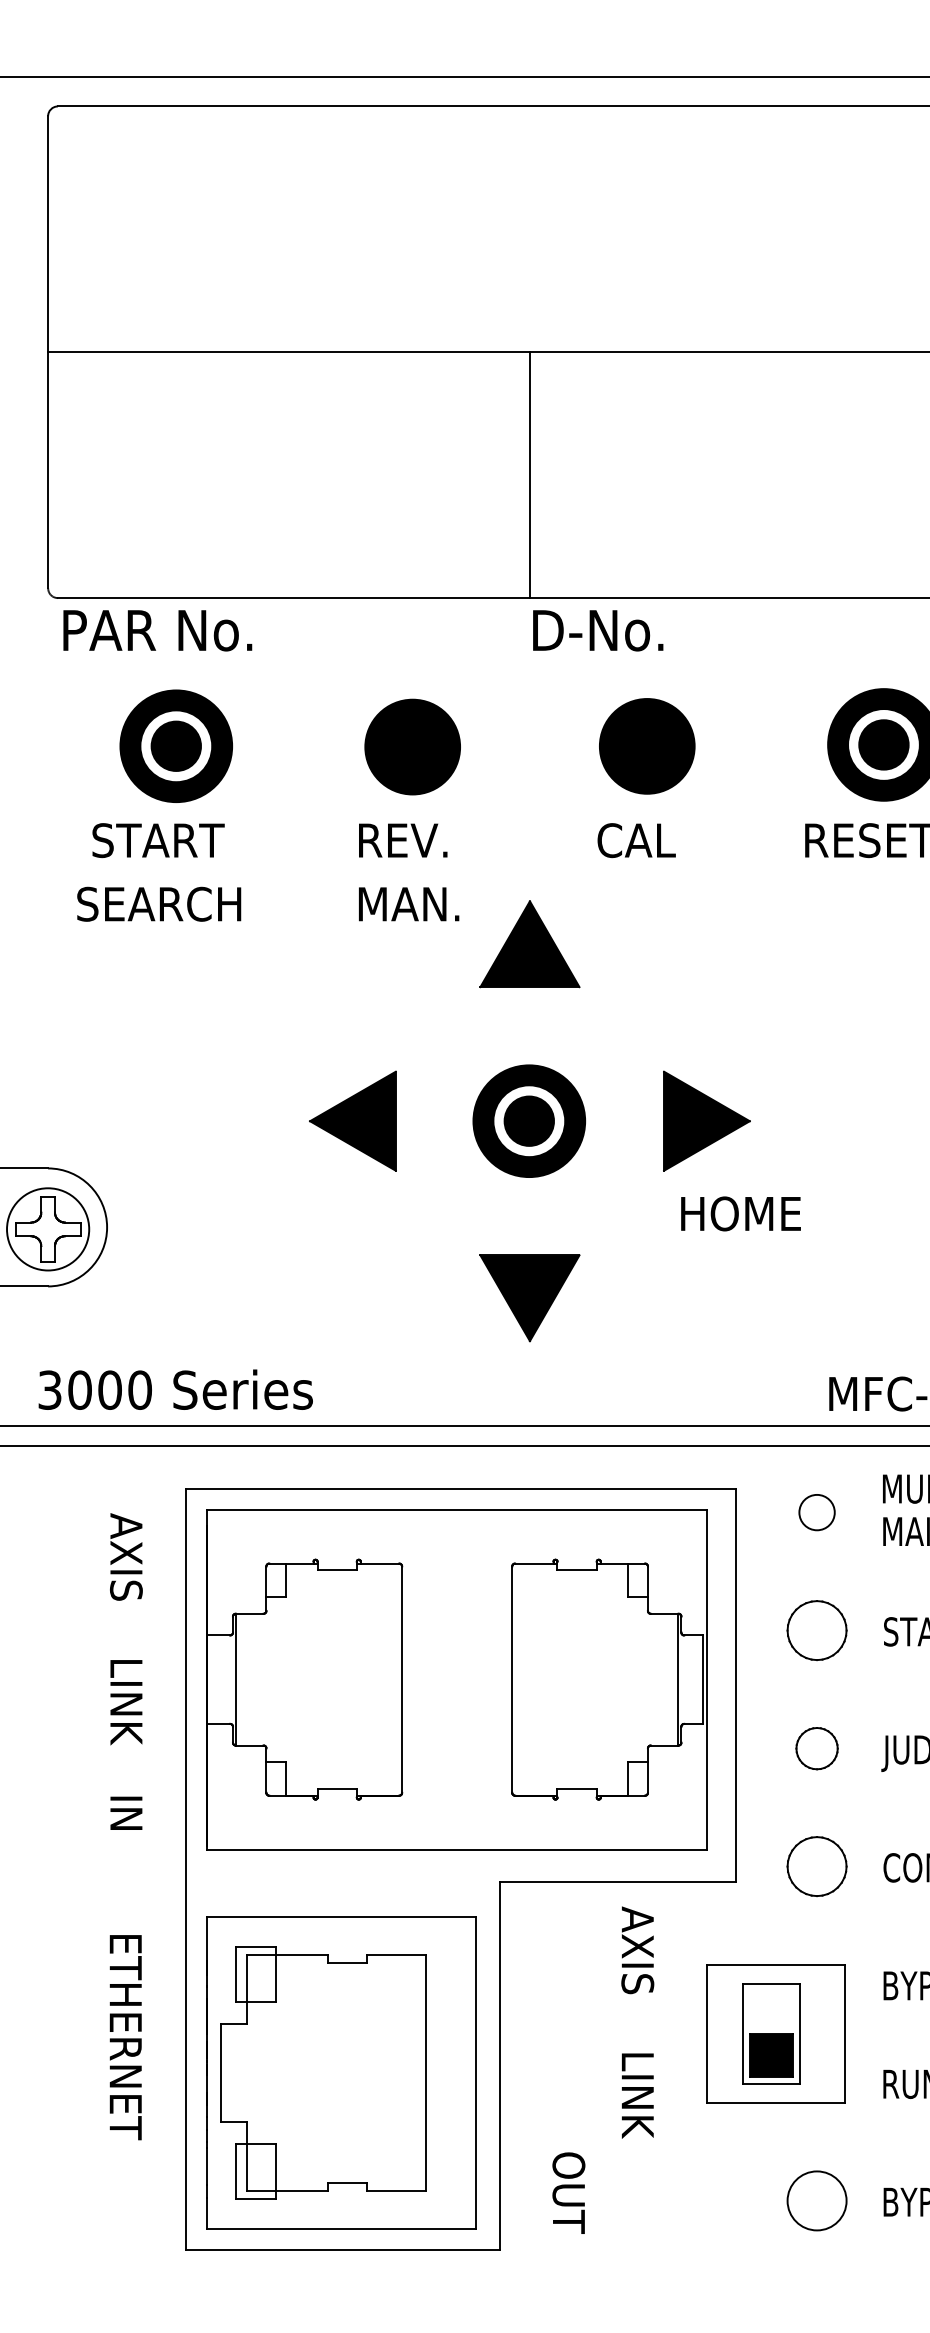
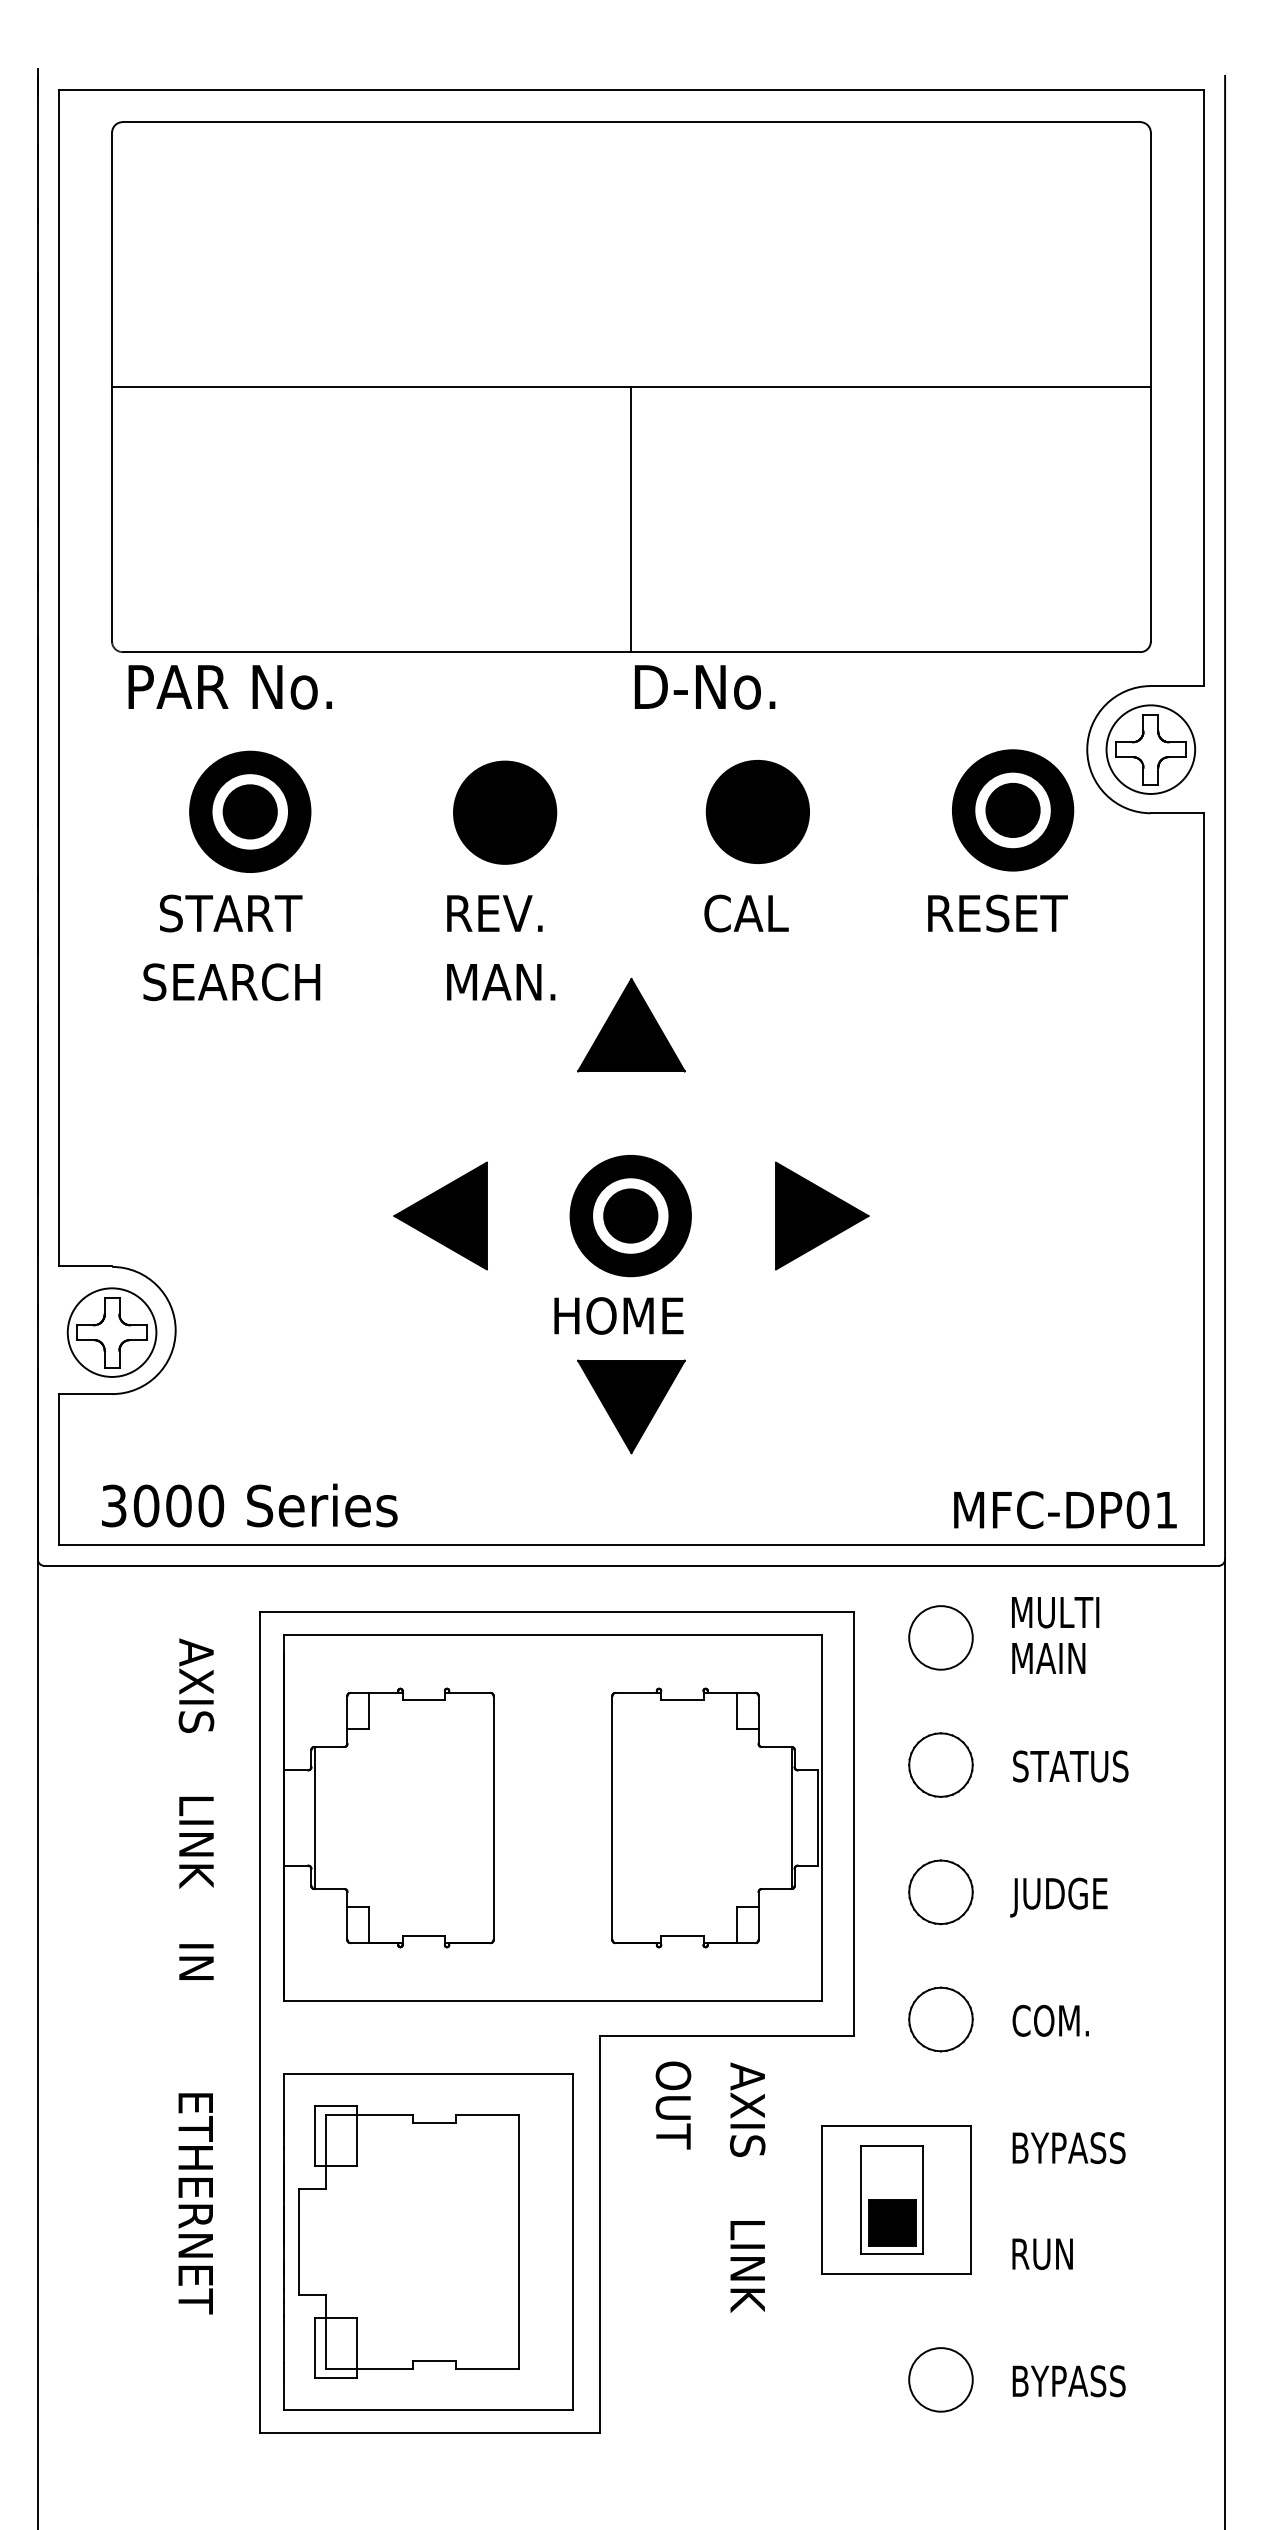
text: (740, 1213) -> (618, 1315), moved
circle: (816, 1512) -> (940, 1637), size x1.67
part: (816, 1748) -> (940, 1892), size x1.43
text: (568, 2193) -> (673, 2105), moved

